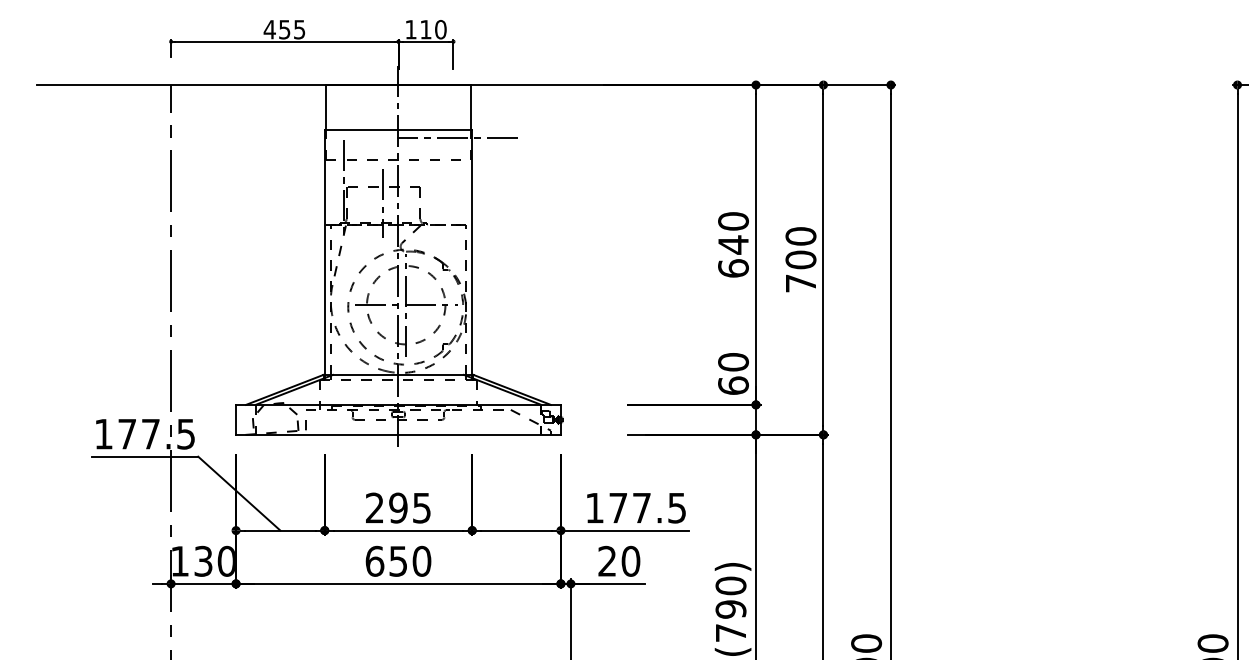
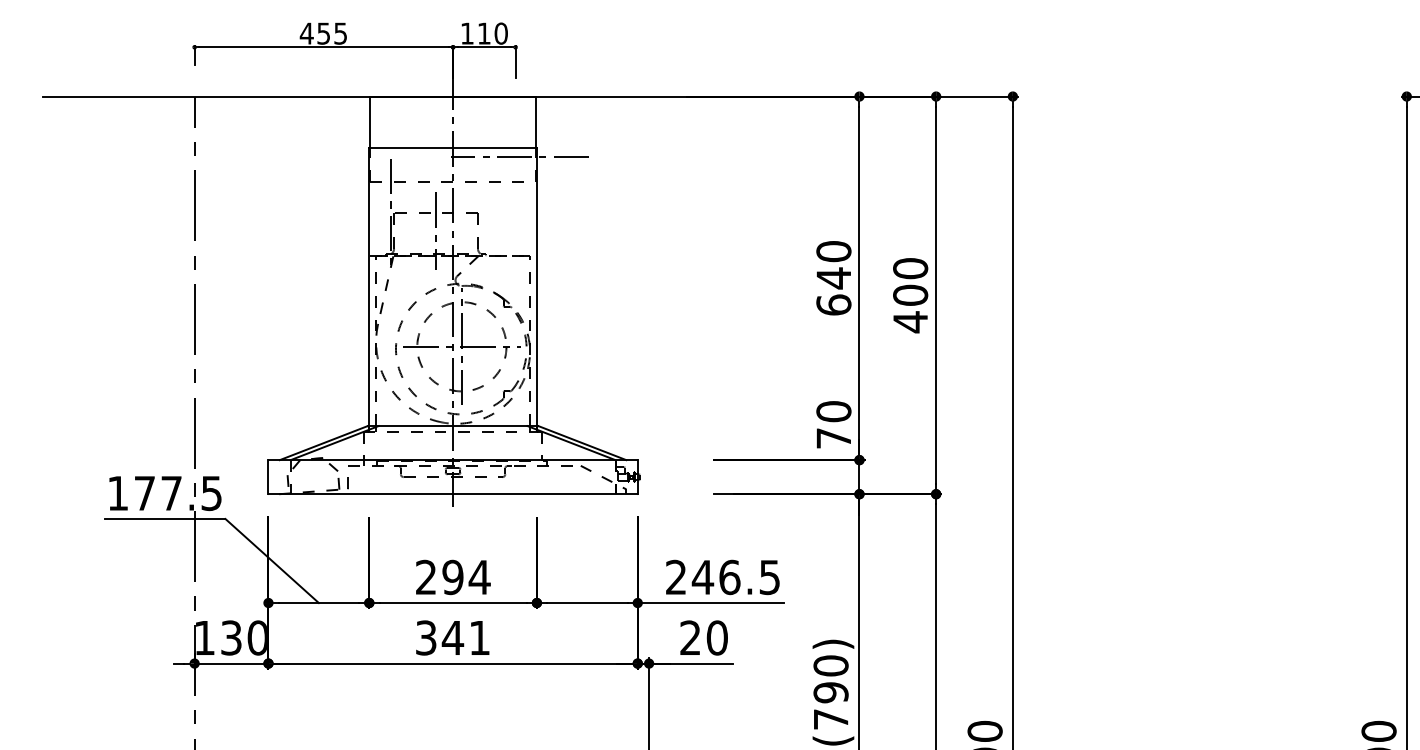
text: (800, 283) -> (910, 322), 700 -> 400
text: (733, 385) -> (833, 438), 60 -> 70
text: (618, 507) -> (703, 576), 177.5 -> 246.5
text: (421, 508) -> (479, 577), 295 -> 294
text: (398, 560) -> (453, 637), 650 -> 341

